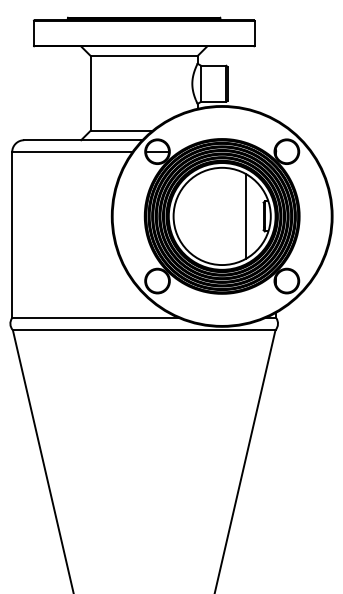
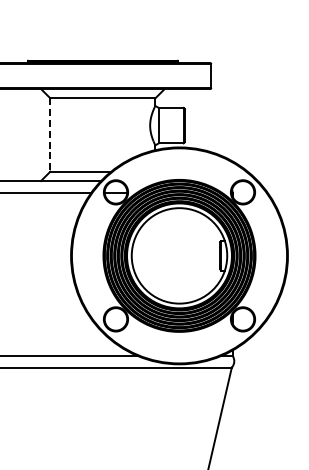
line: (90, 93) -> (50, 135), solid -> dashed
line: (246, 216) -> (203, 255), removed

